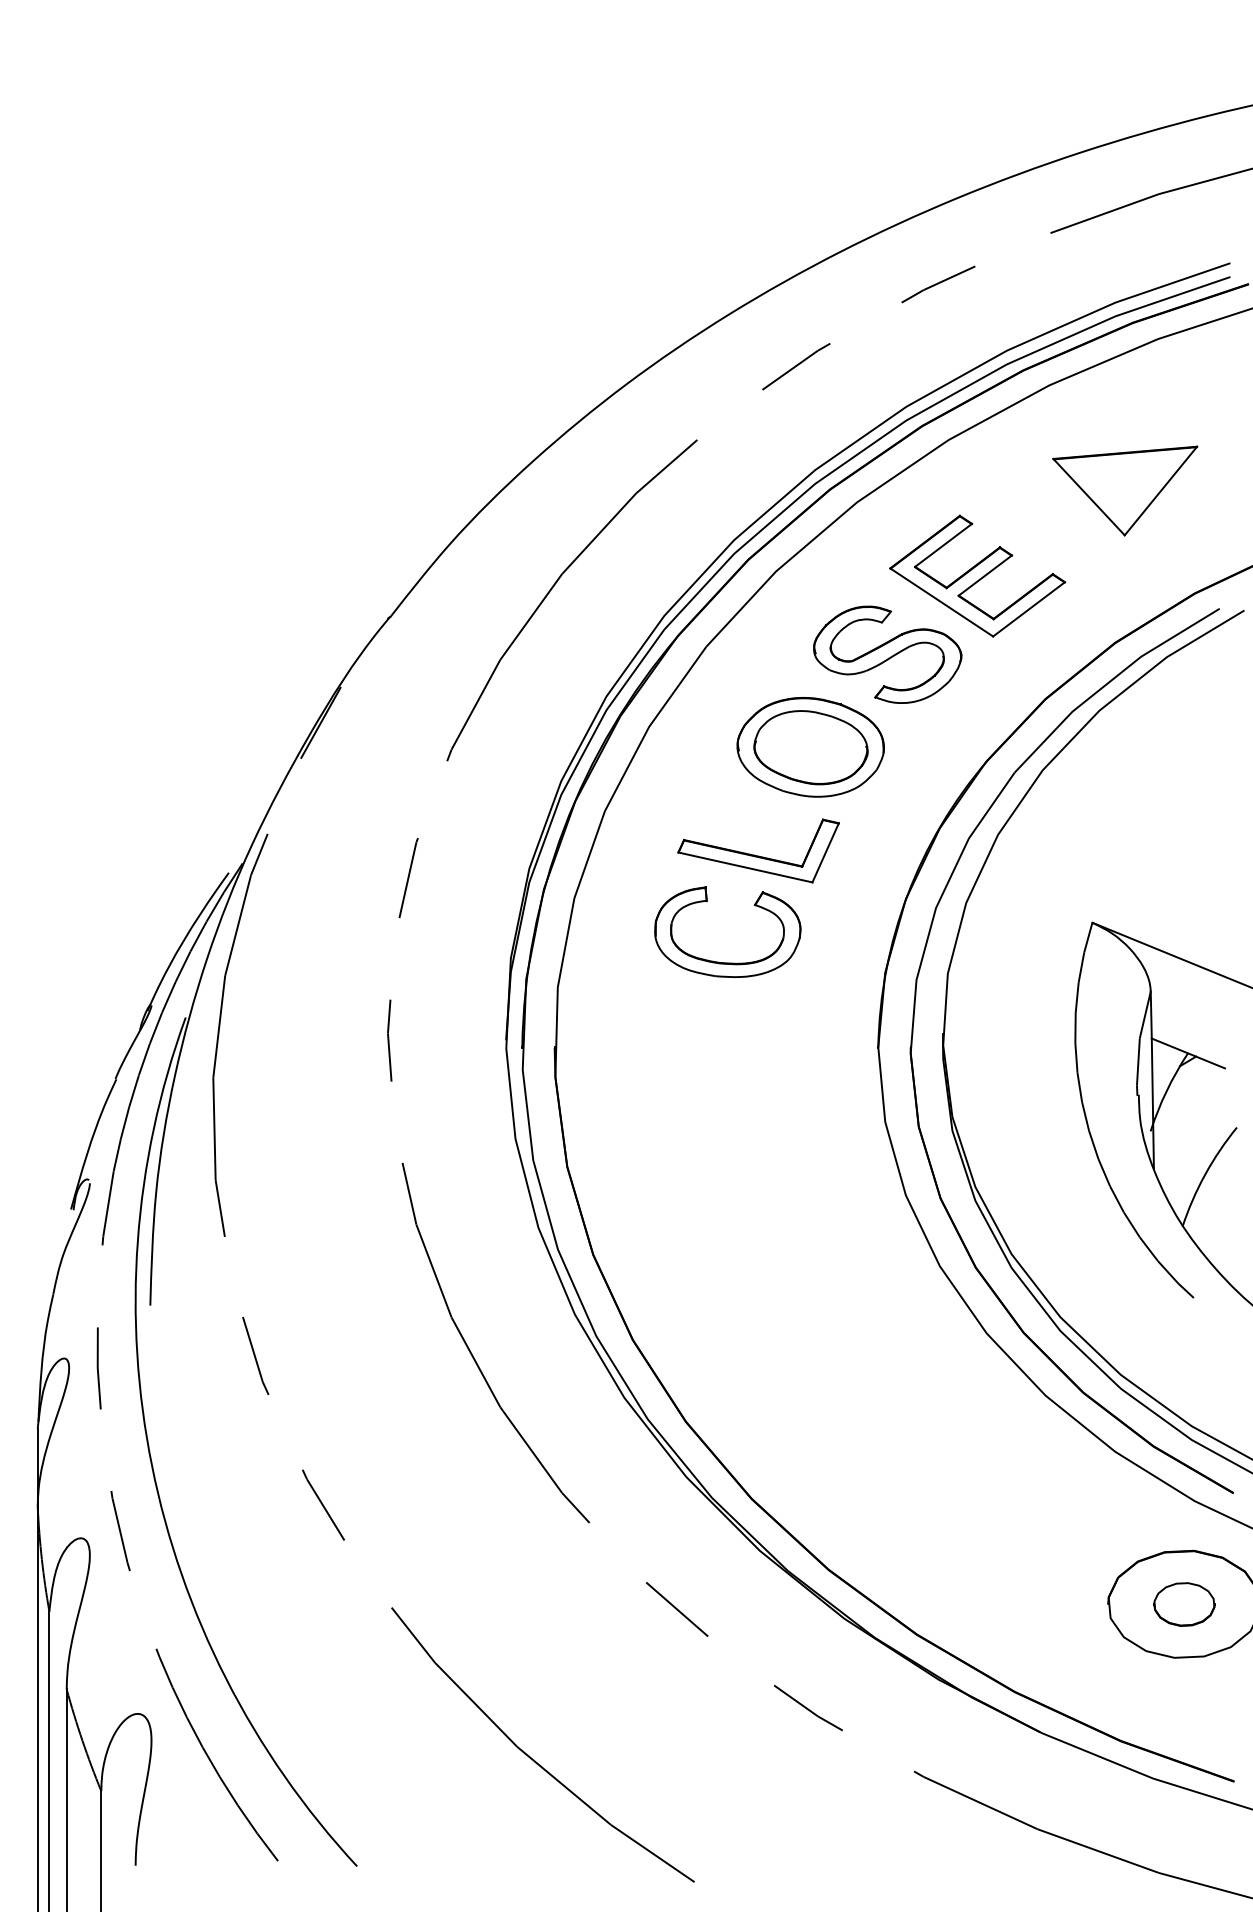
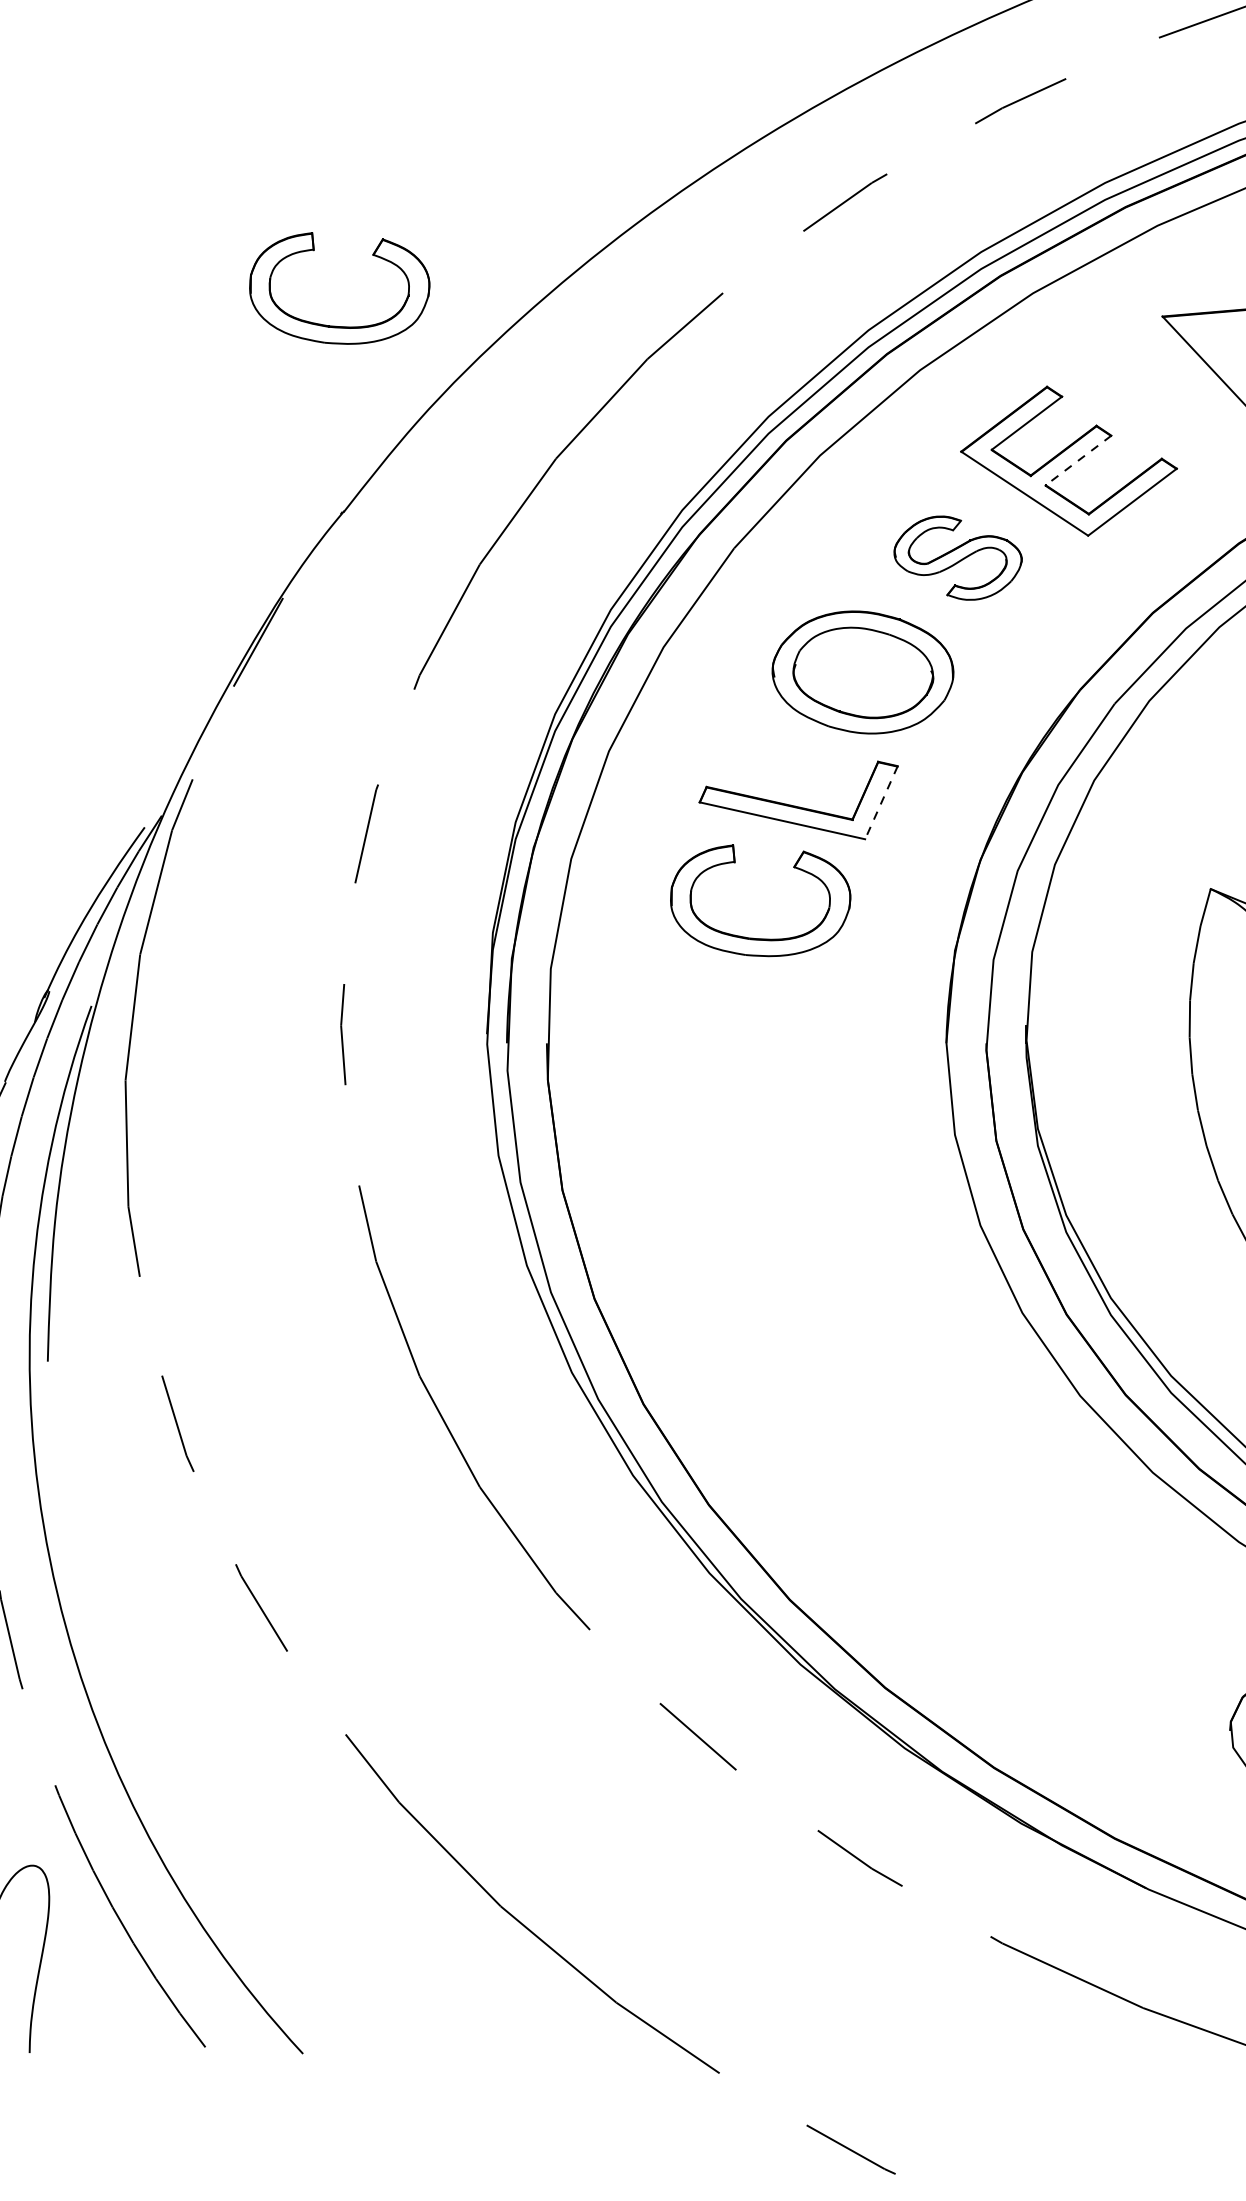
part: (386, 466) -> (339, 325), added
line: (984, 575) -> (1077, 460), solid -> dashed
part: (887, 654) -> (957, 557), size x0.7
line: (825, 853) -> (881, 803), solid -> dashed

